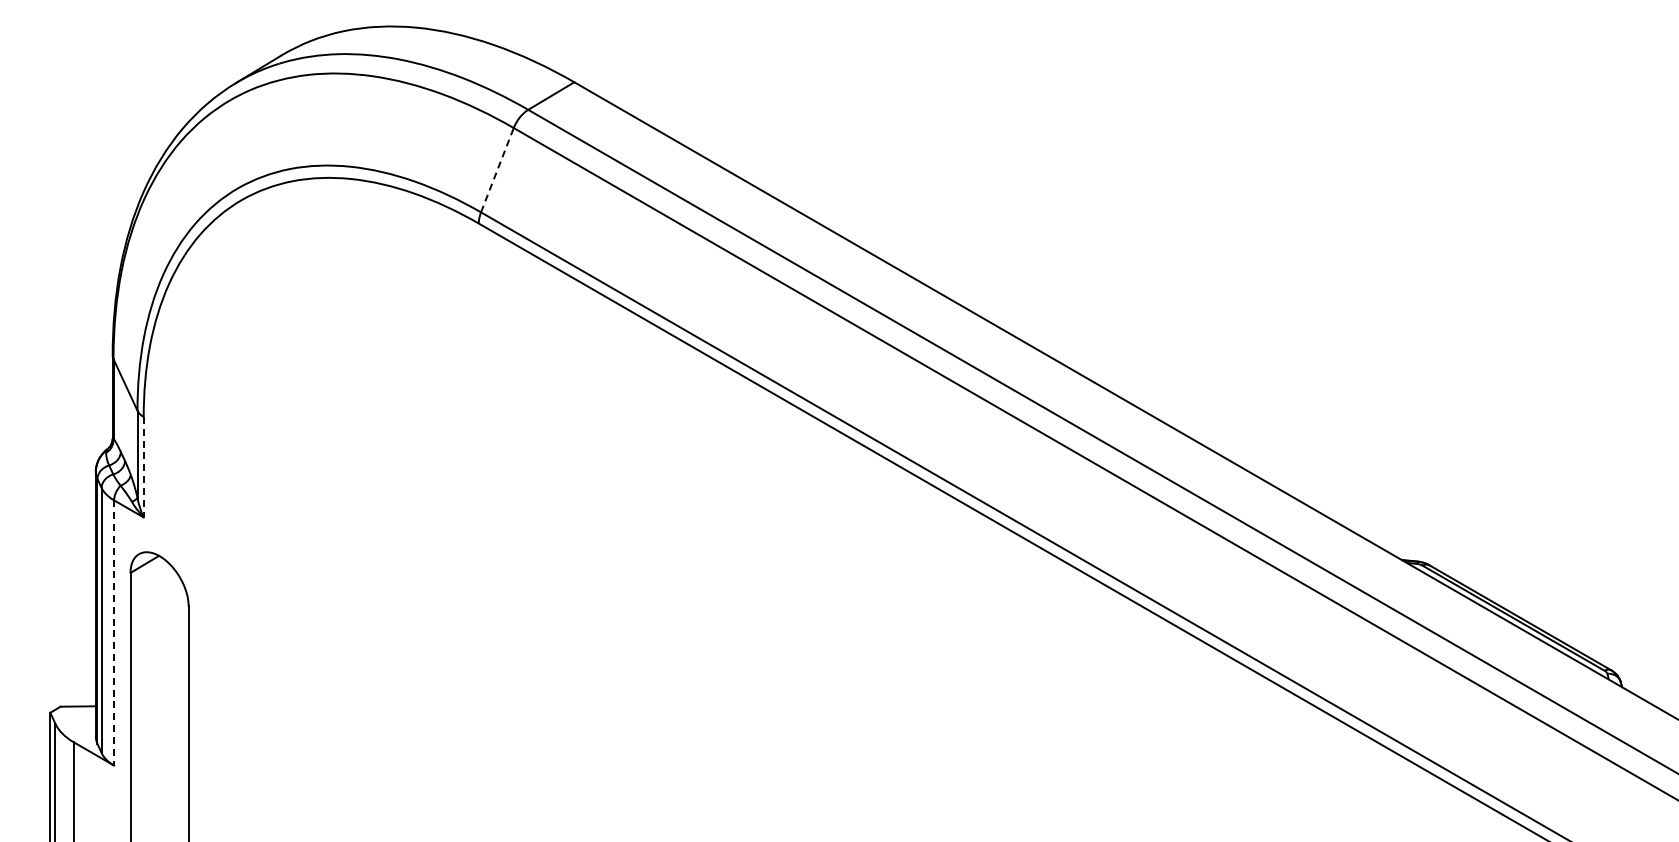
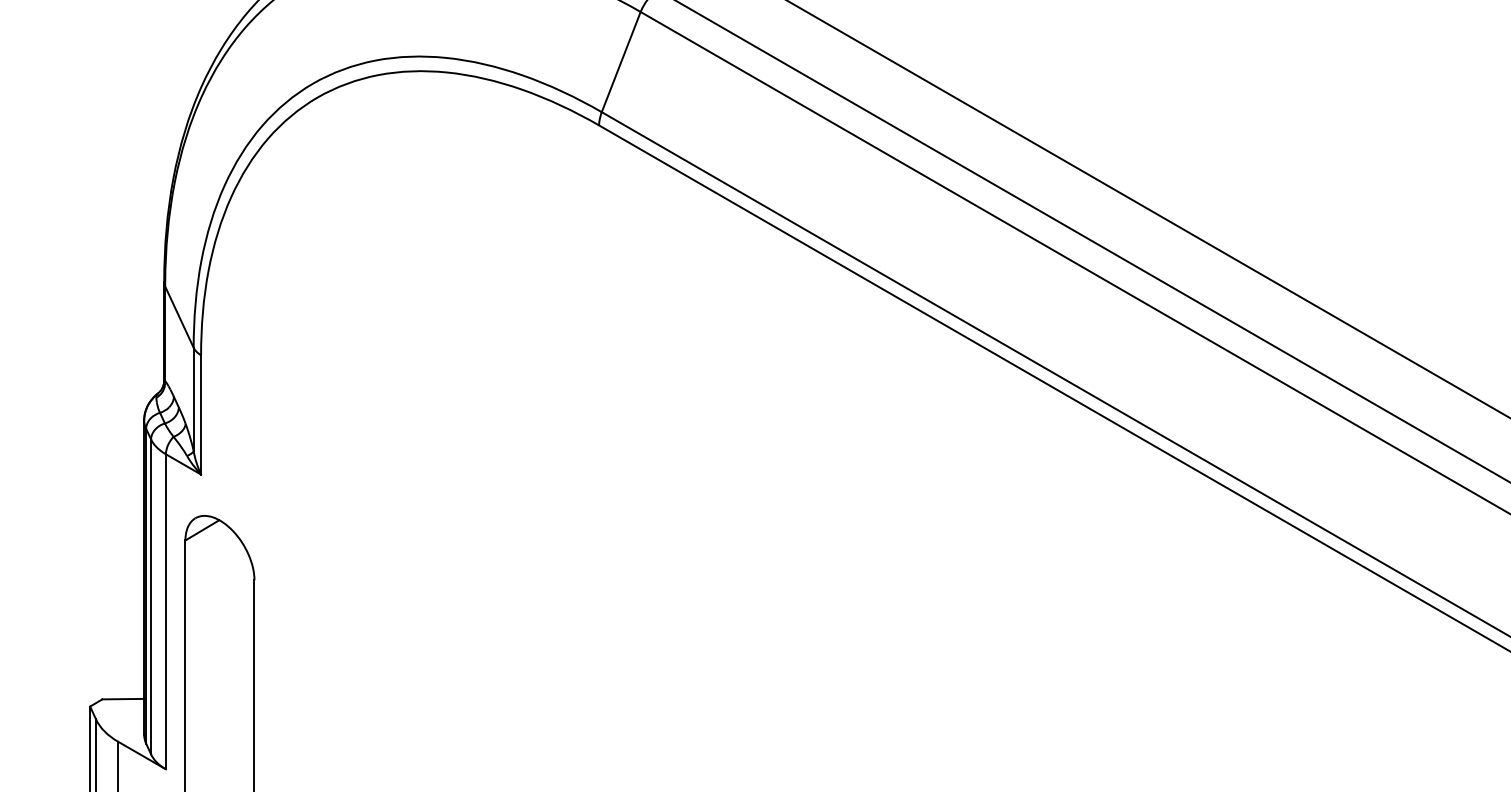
line: (497, 169) -> (621, 61), dashed -> solid
line: (143, 467) -> (200, 415), dashed -> solid
line: (114, 632) -> (166, 611), dashed -> solid

